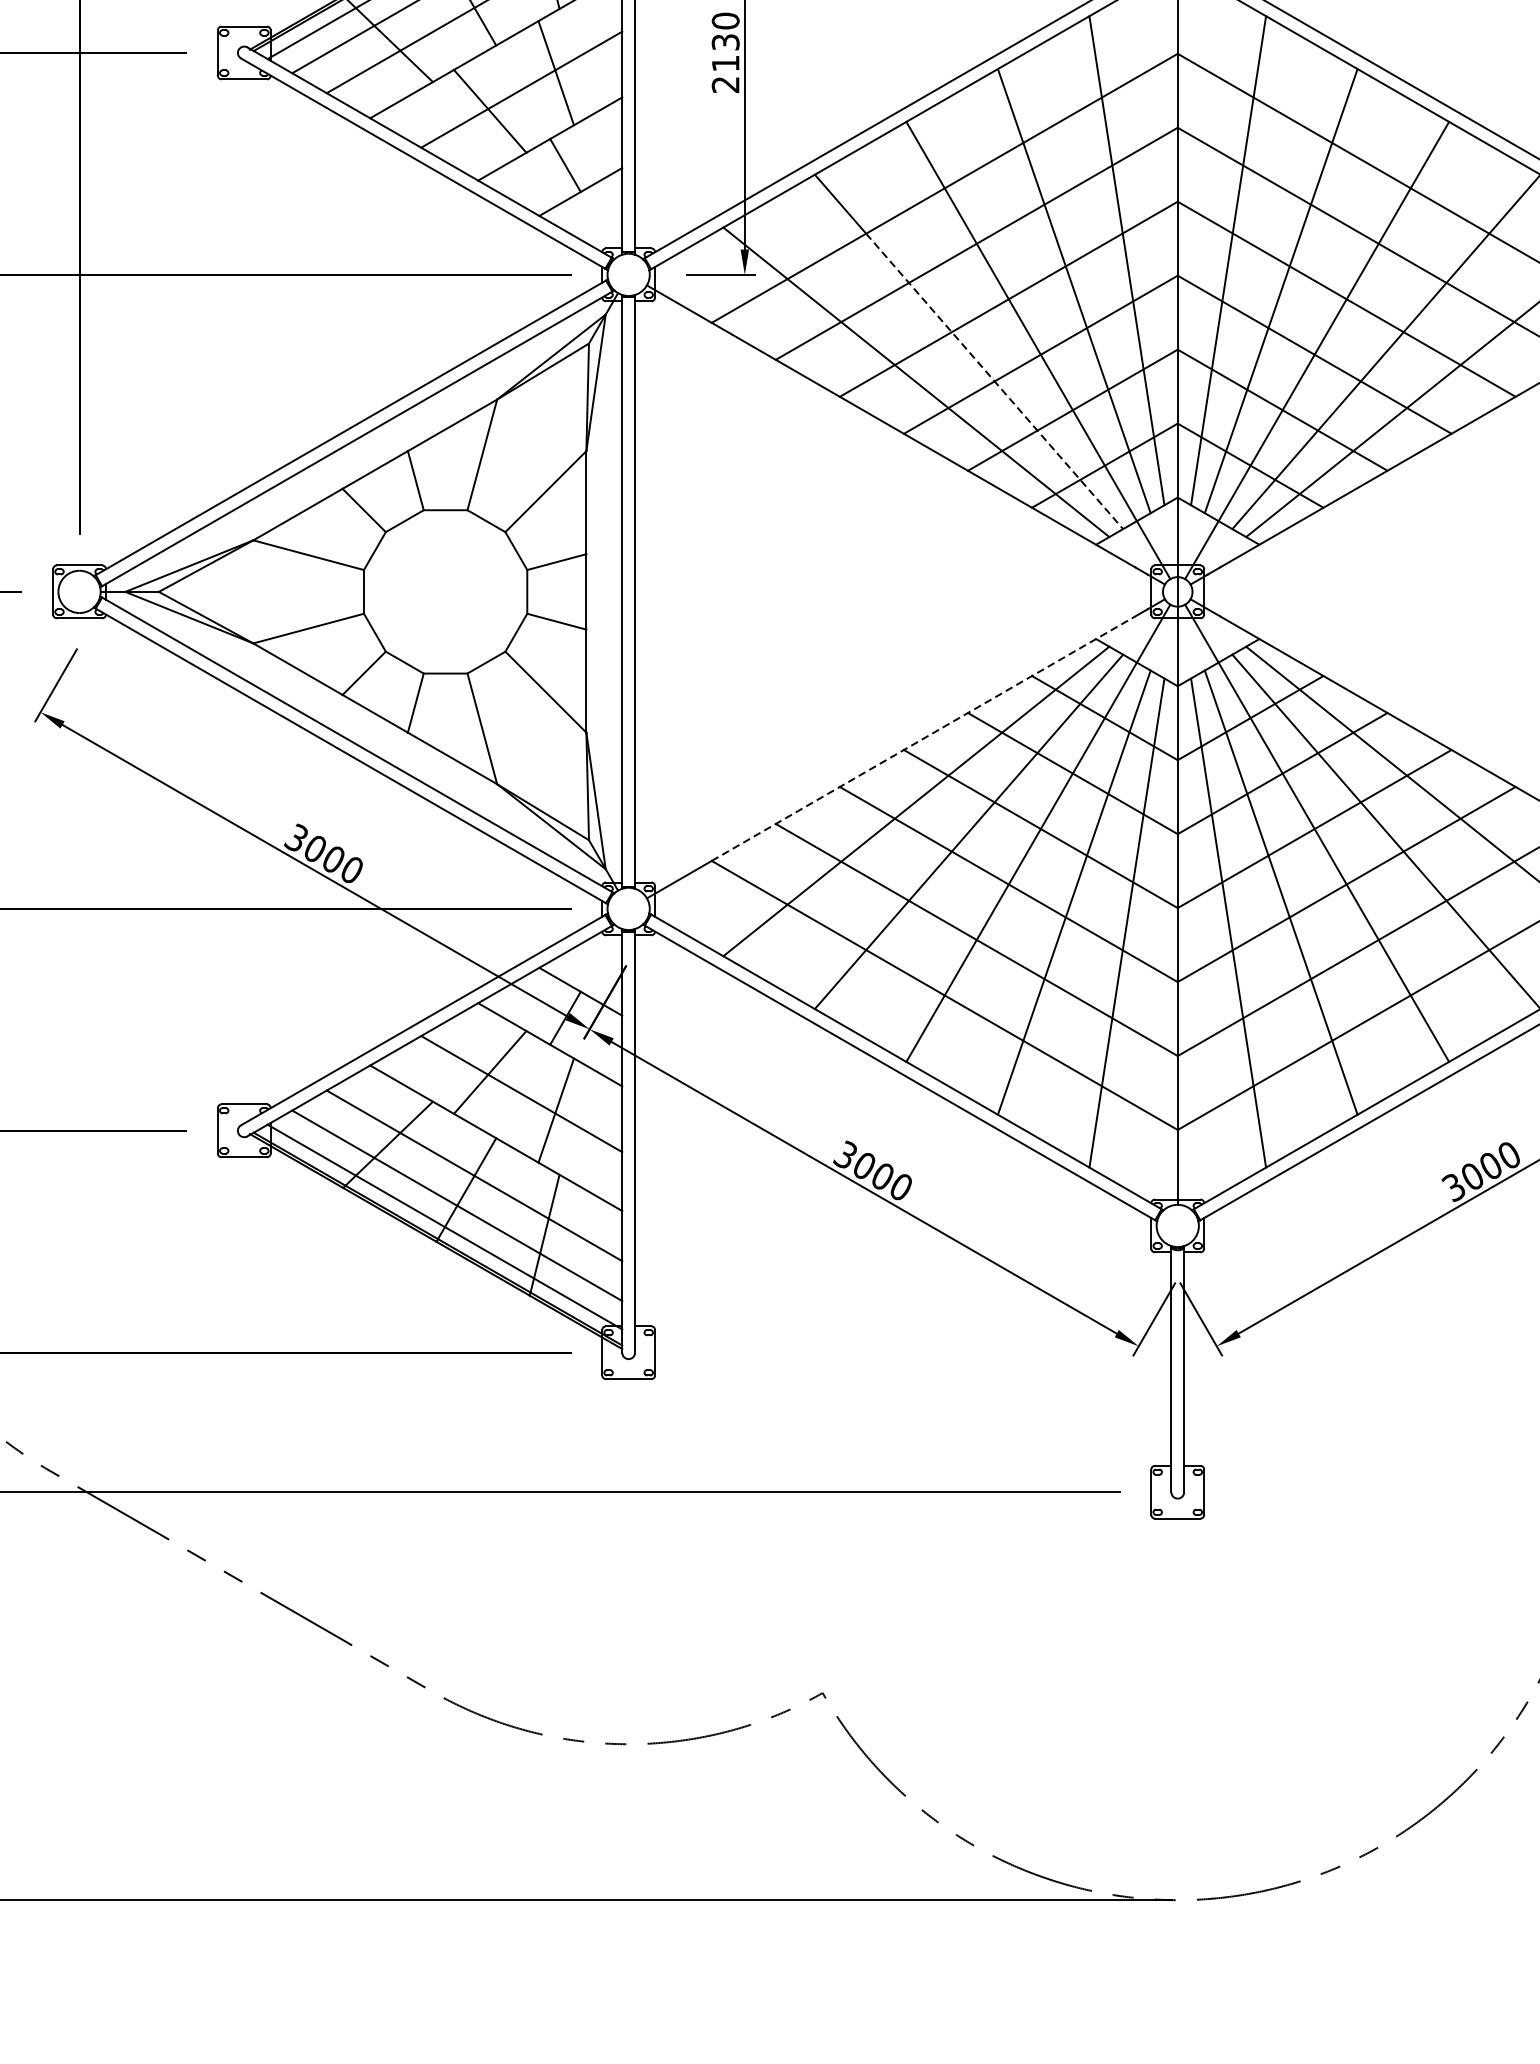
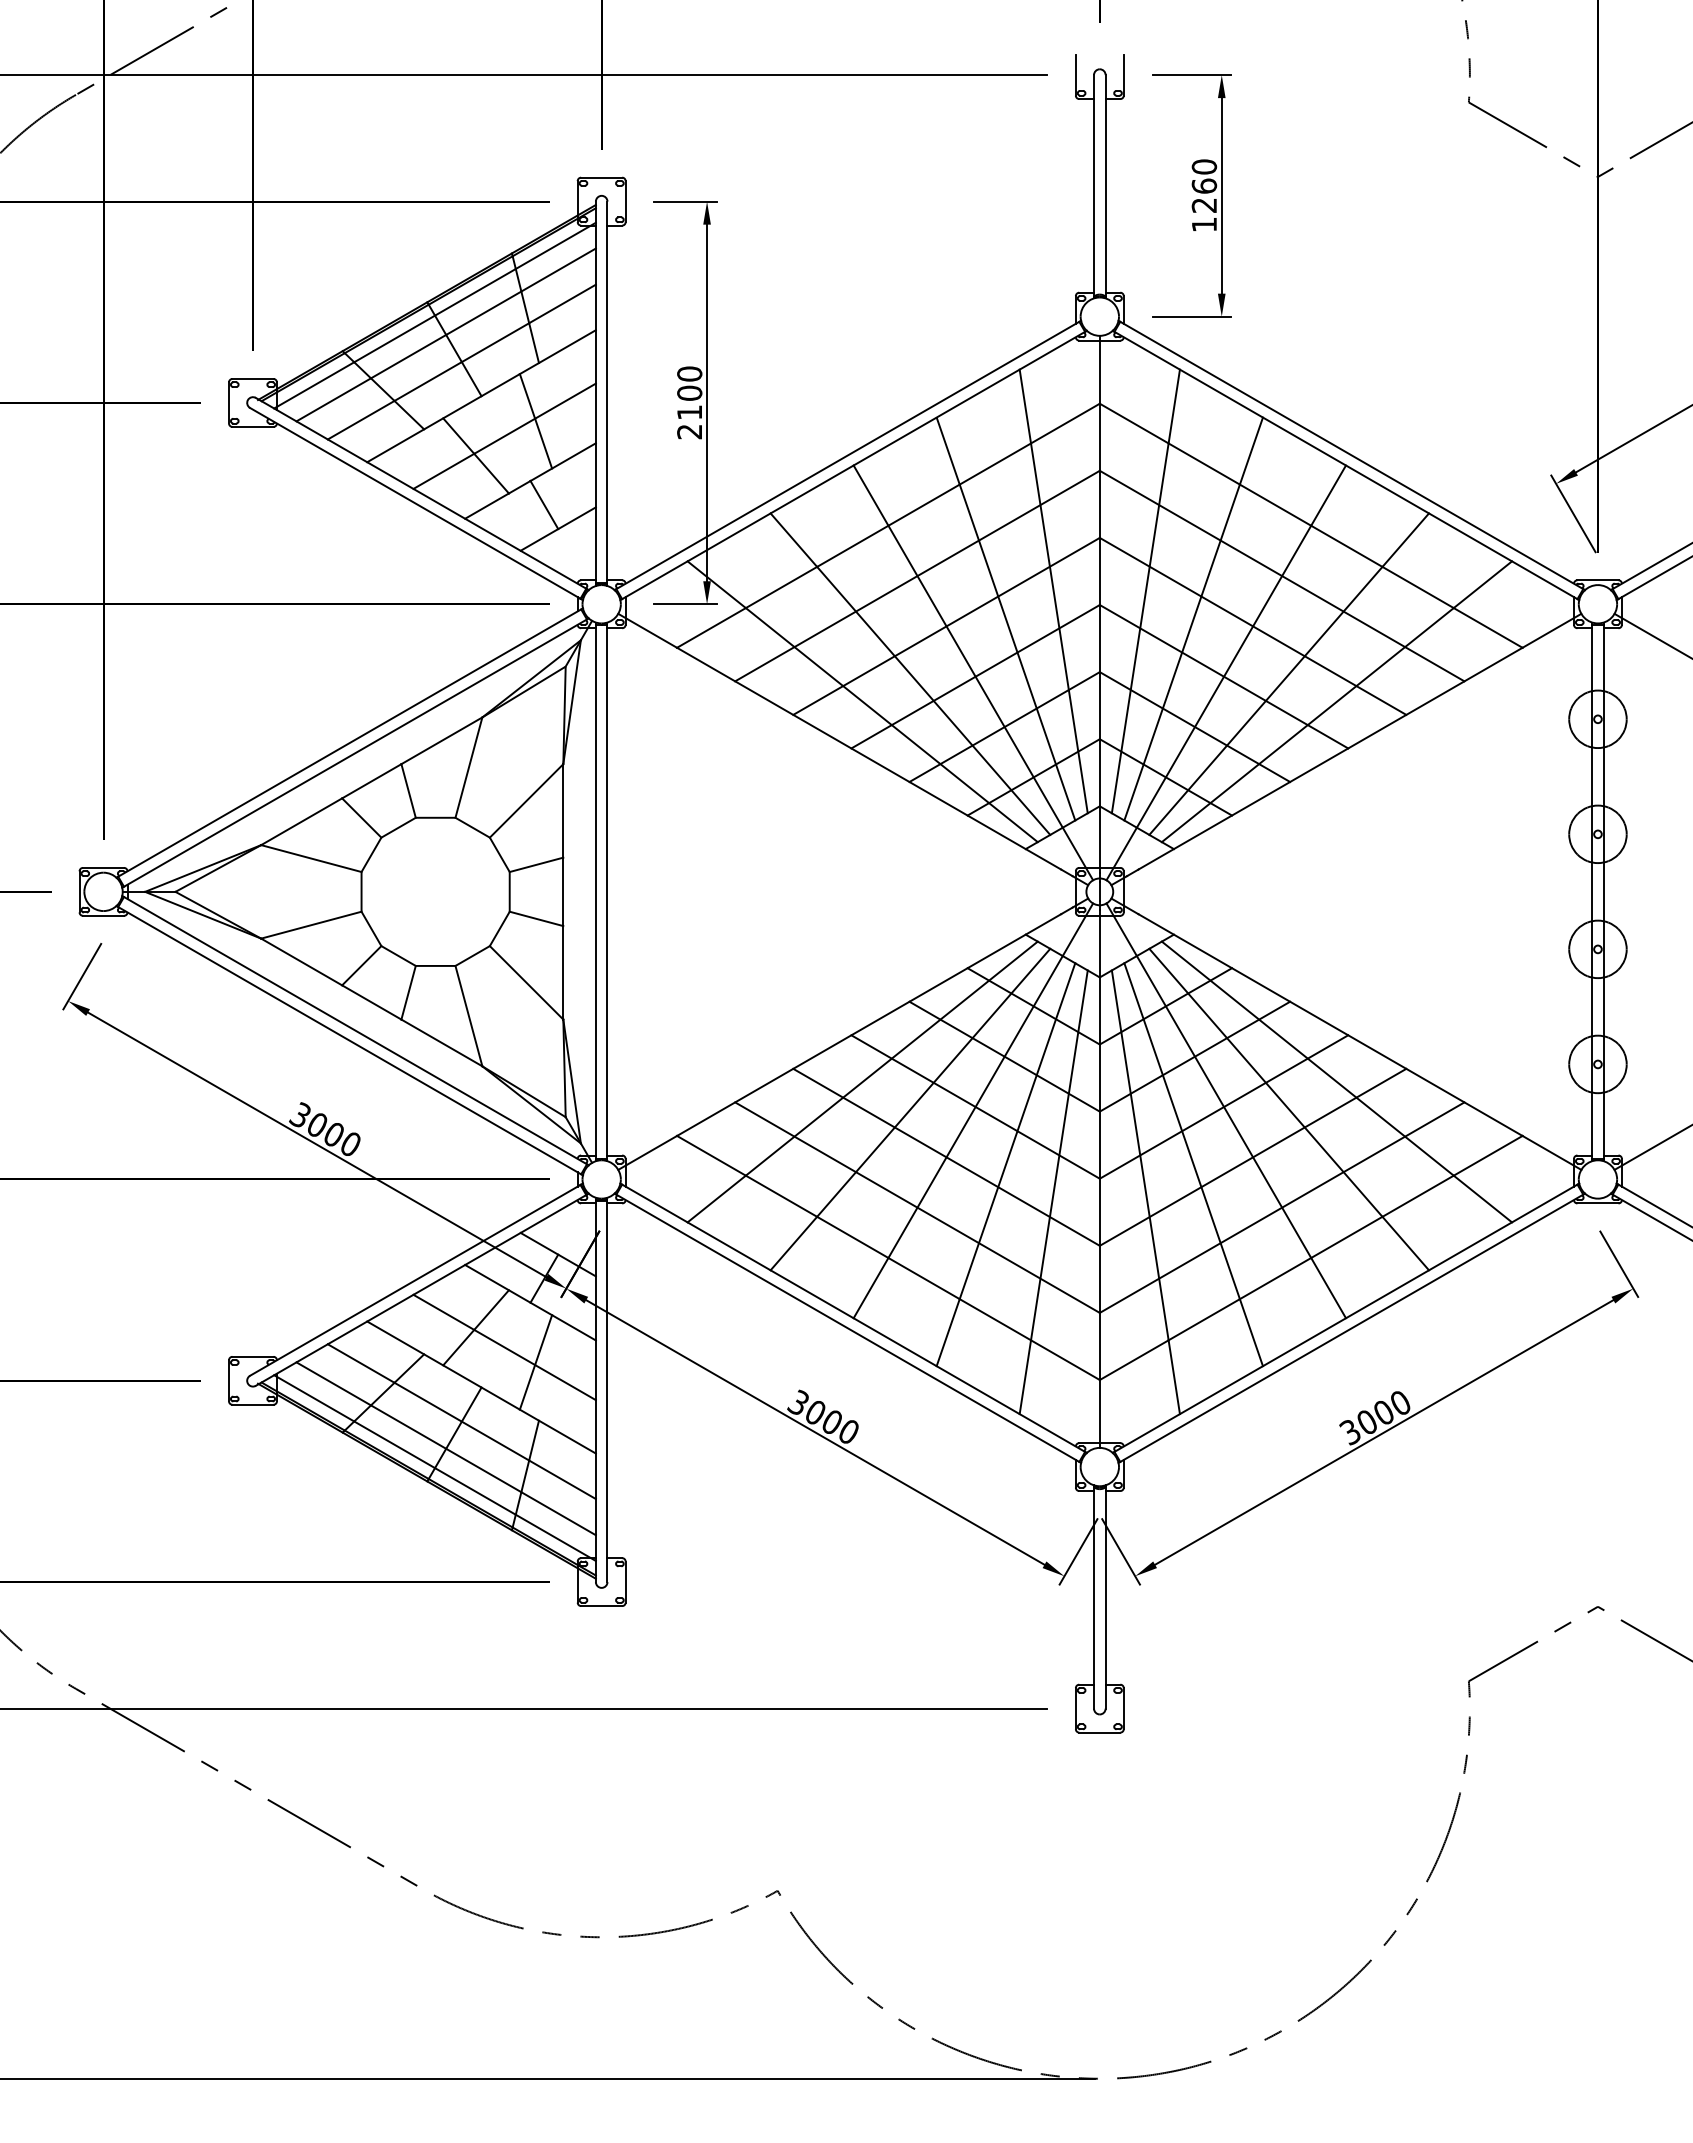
text: (725, 41) -> (689, 392), 2130 -> 2100
line: (994, 380) -> (933, 700), dashed -> solid
line: (923, 739) -> (869, 1025), dashed -> solid

